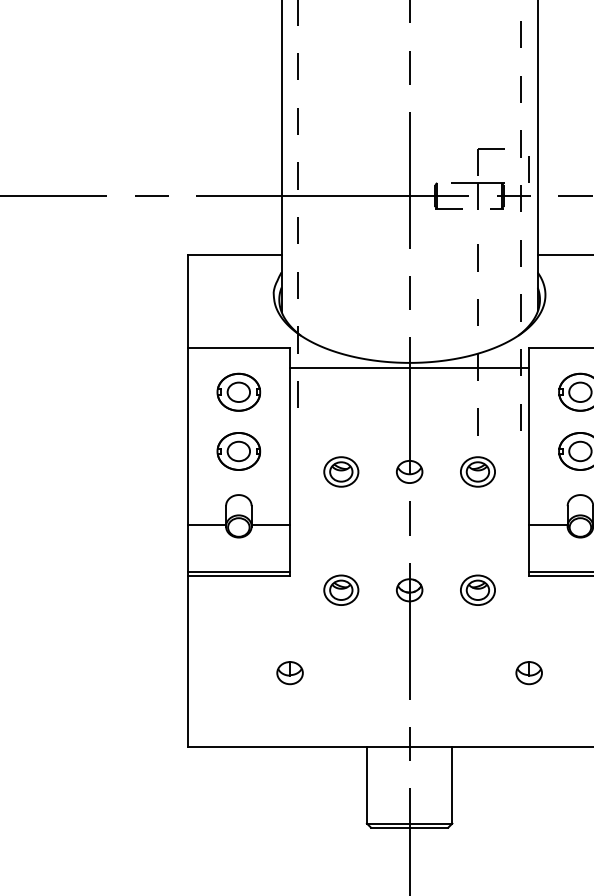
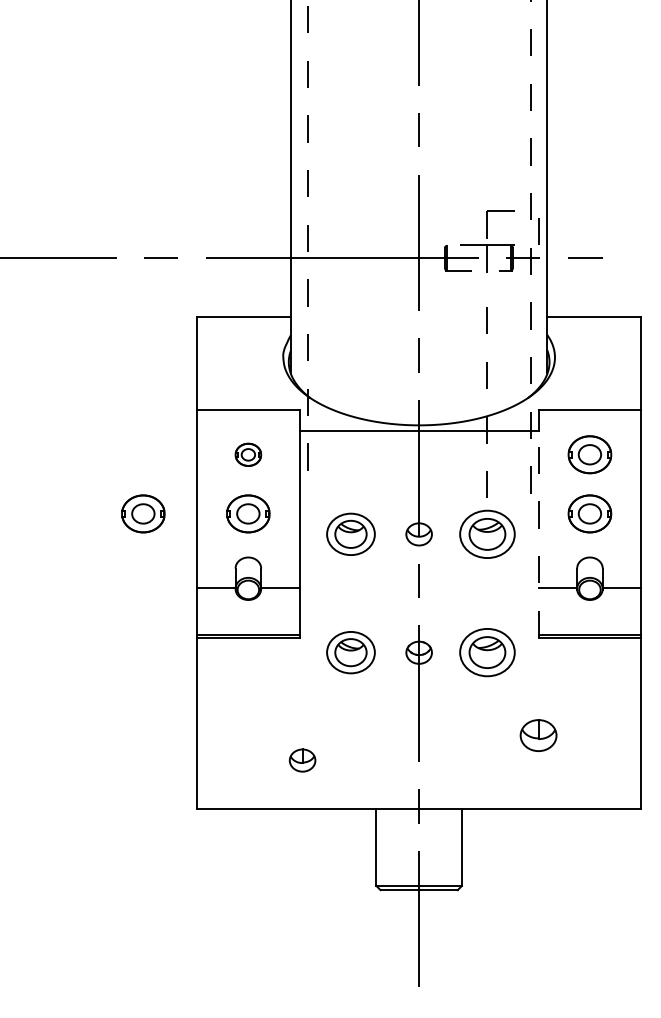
part: (238, 392) -> (248, 454), size x0.6
part: (133, 451) -> (143, 513), added
part: (340, 472) -> (350, 534), size x1.4
part: (477, 472) -> (487, 534), size x1.6
line: (528, 472) -> (538, 534), solid -> dashed
part: (340, 590) -> (350, 652), size x1.4
part: (477, 590) -> (487, 652), size x1.6
part: (289, 673) -> (302, 760), moved
part: (528, 673) -> (538, 735), size x1.4

